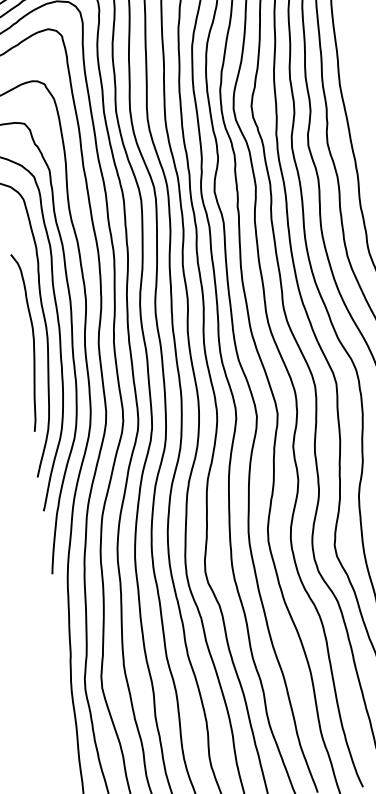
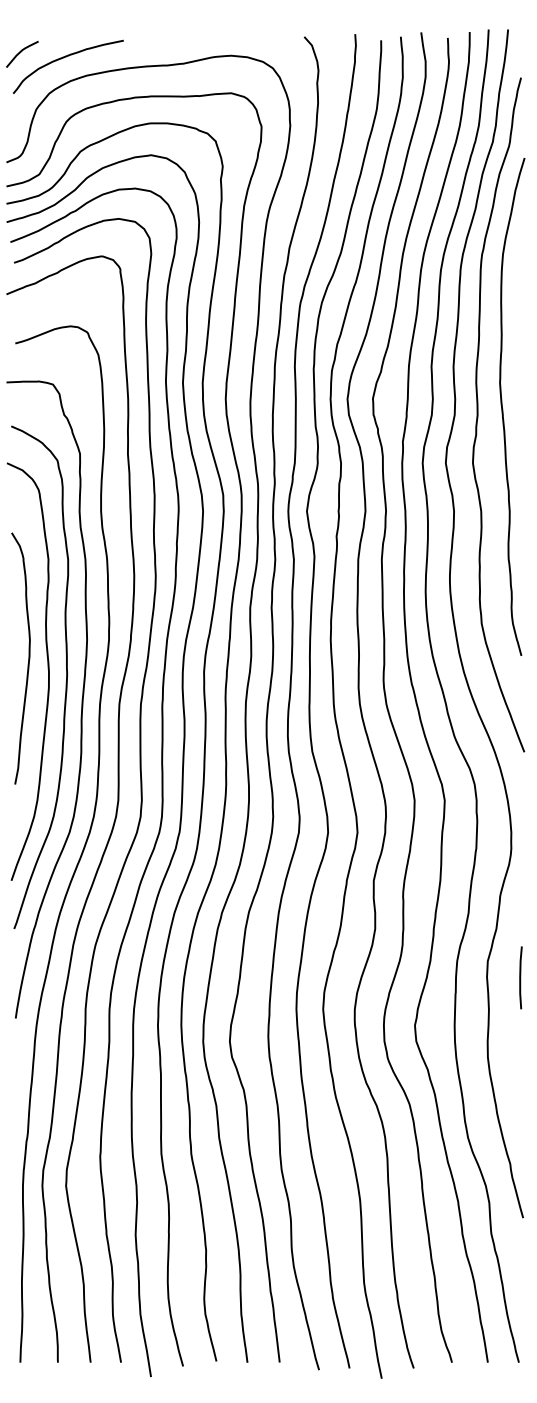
curve: (33, 341) -> (28, 658), moved

